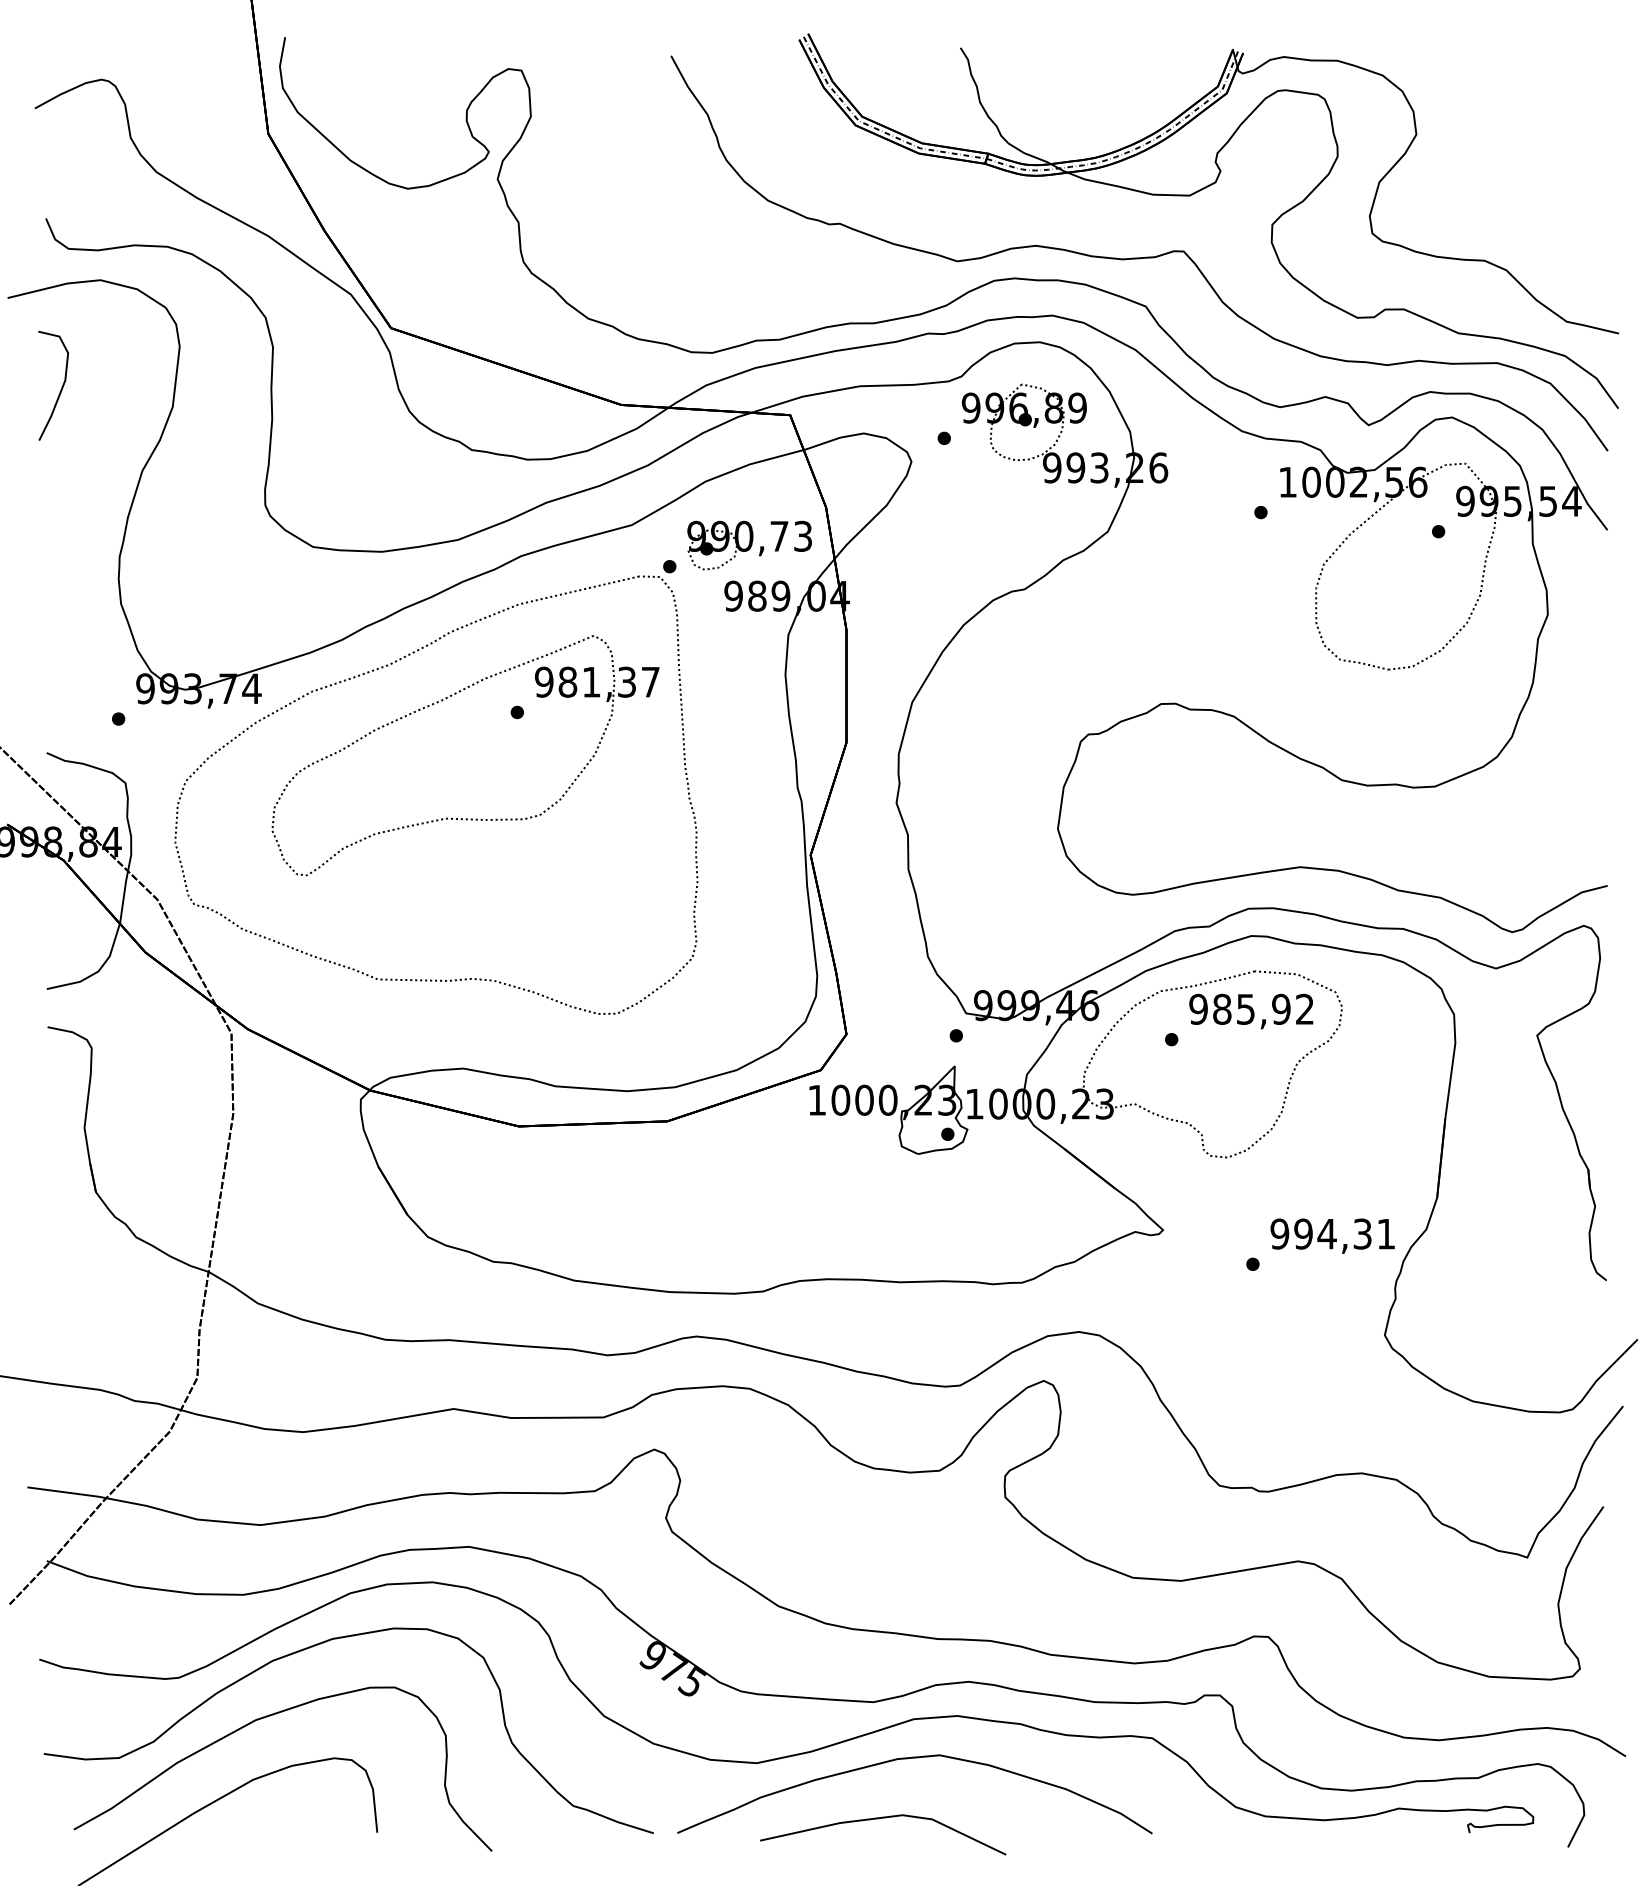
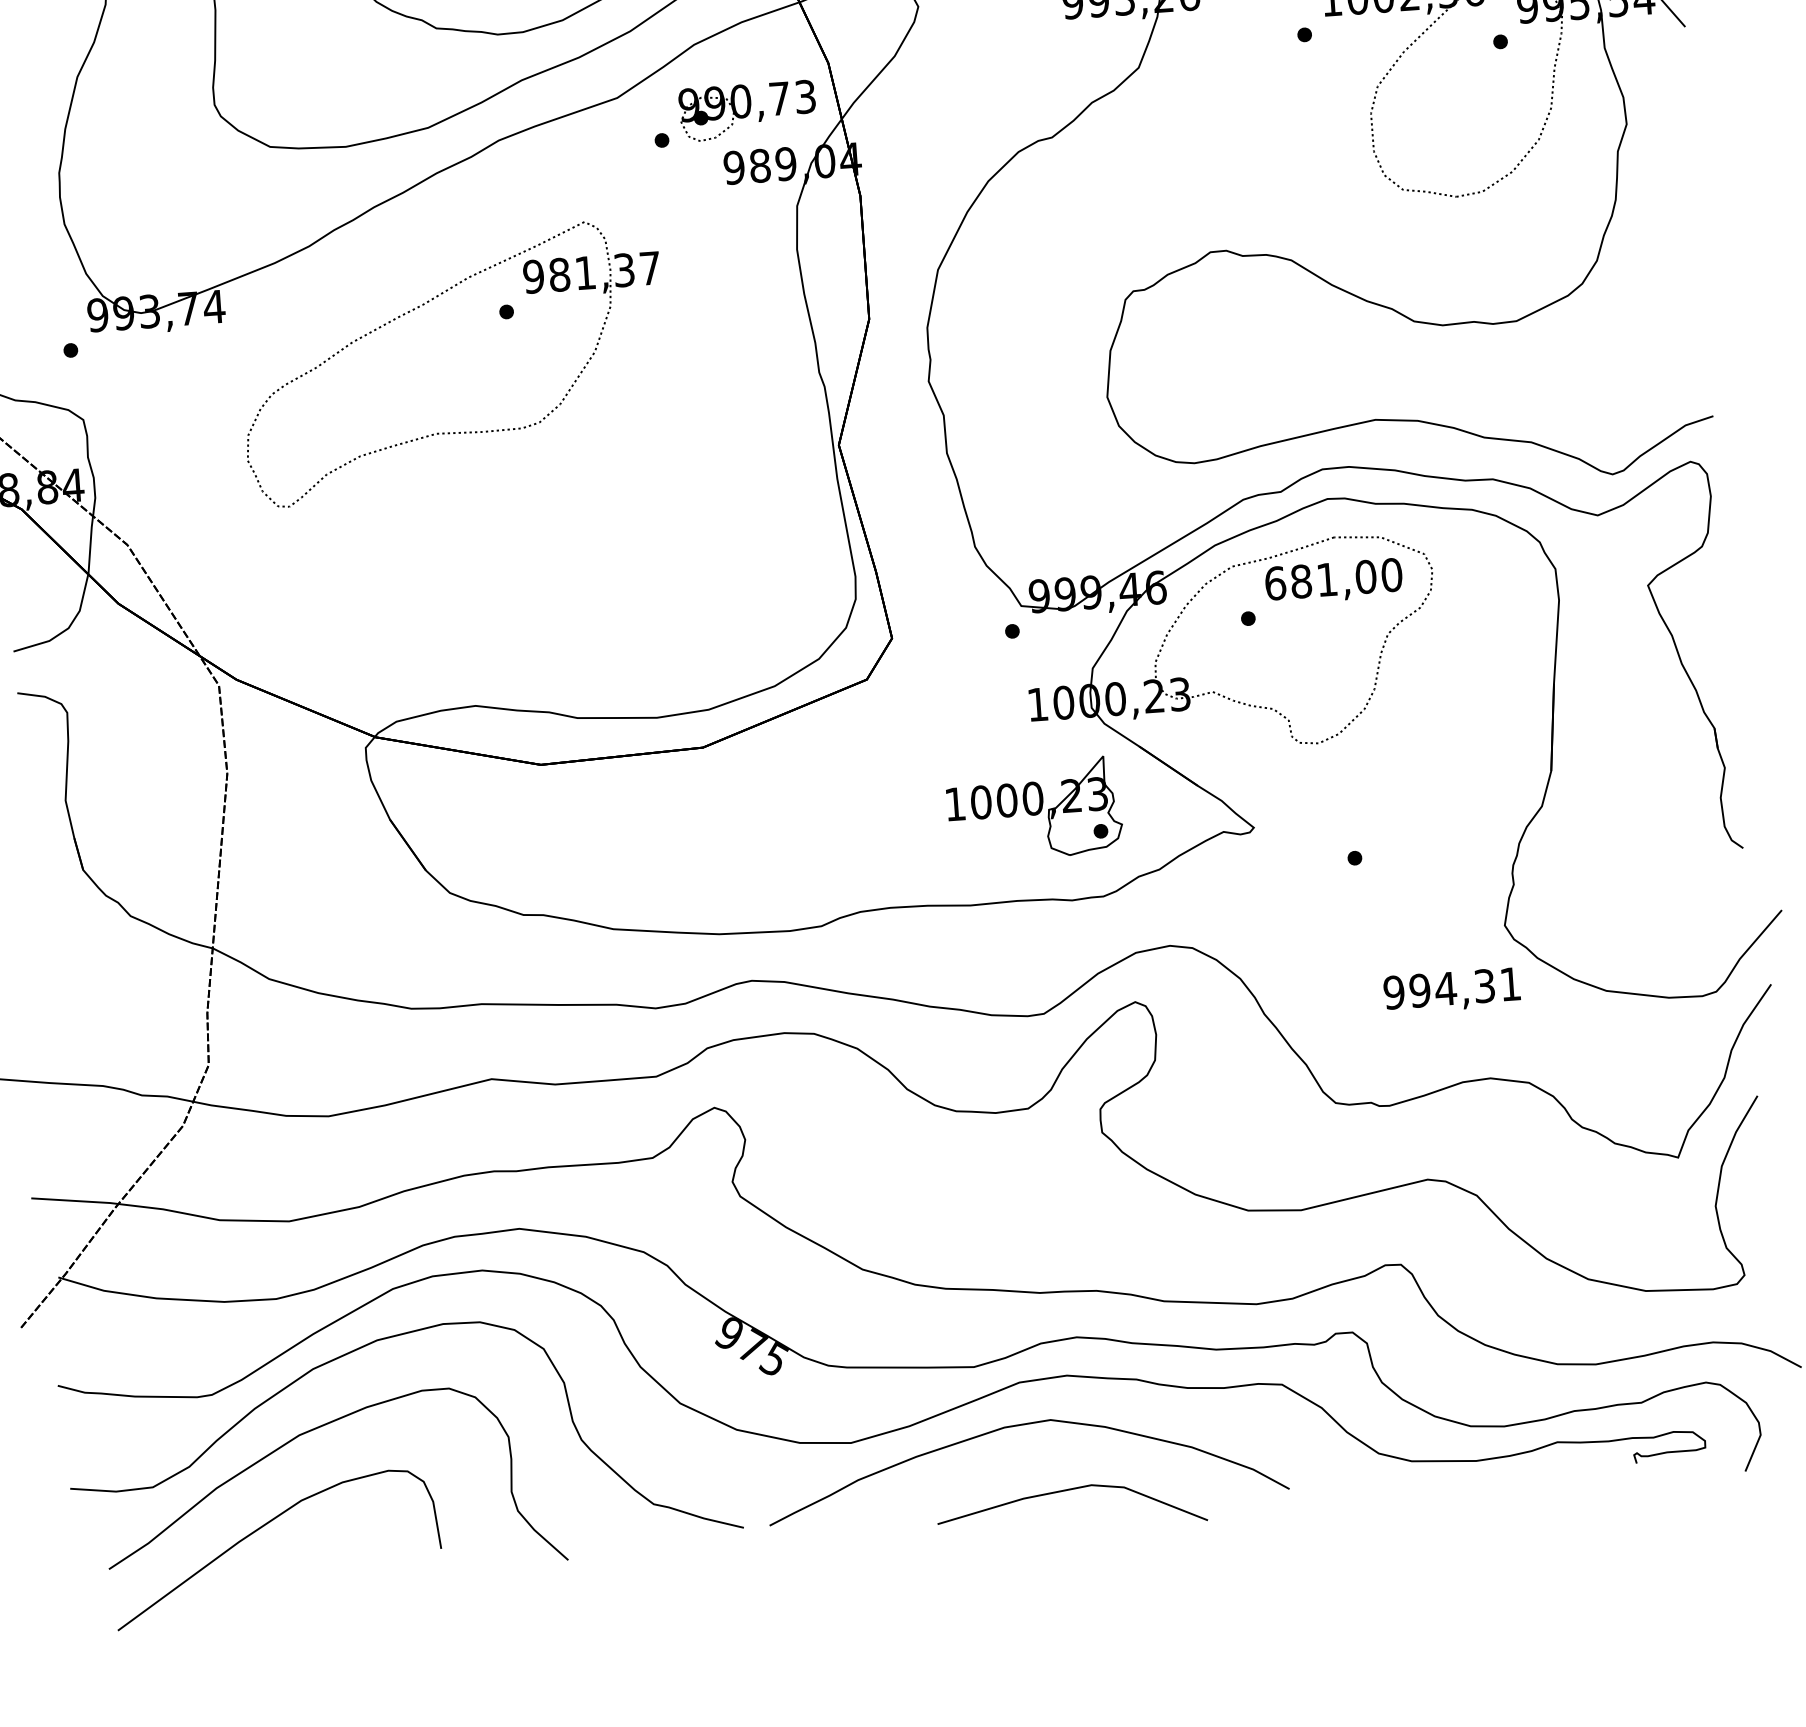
part: (387, 666) -> (360, 271), removed
text: (1251, 1008) -> (1333, 578), 985,92 -> 681,00
part: (888, 1109) -> (1034, 808), moved
text: (1332, 1235) -> (1451, 990), moved
line: (878, 1819) -> (1065, 1491), moved

